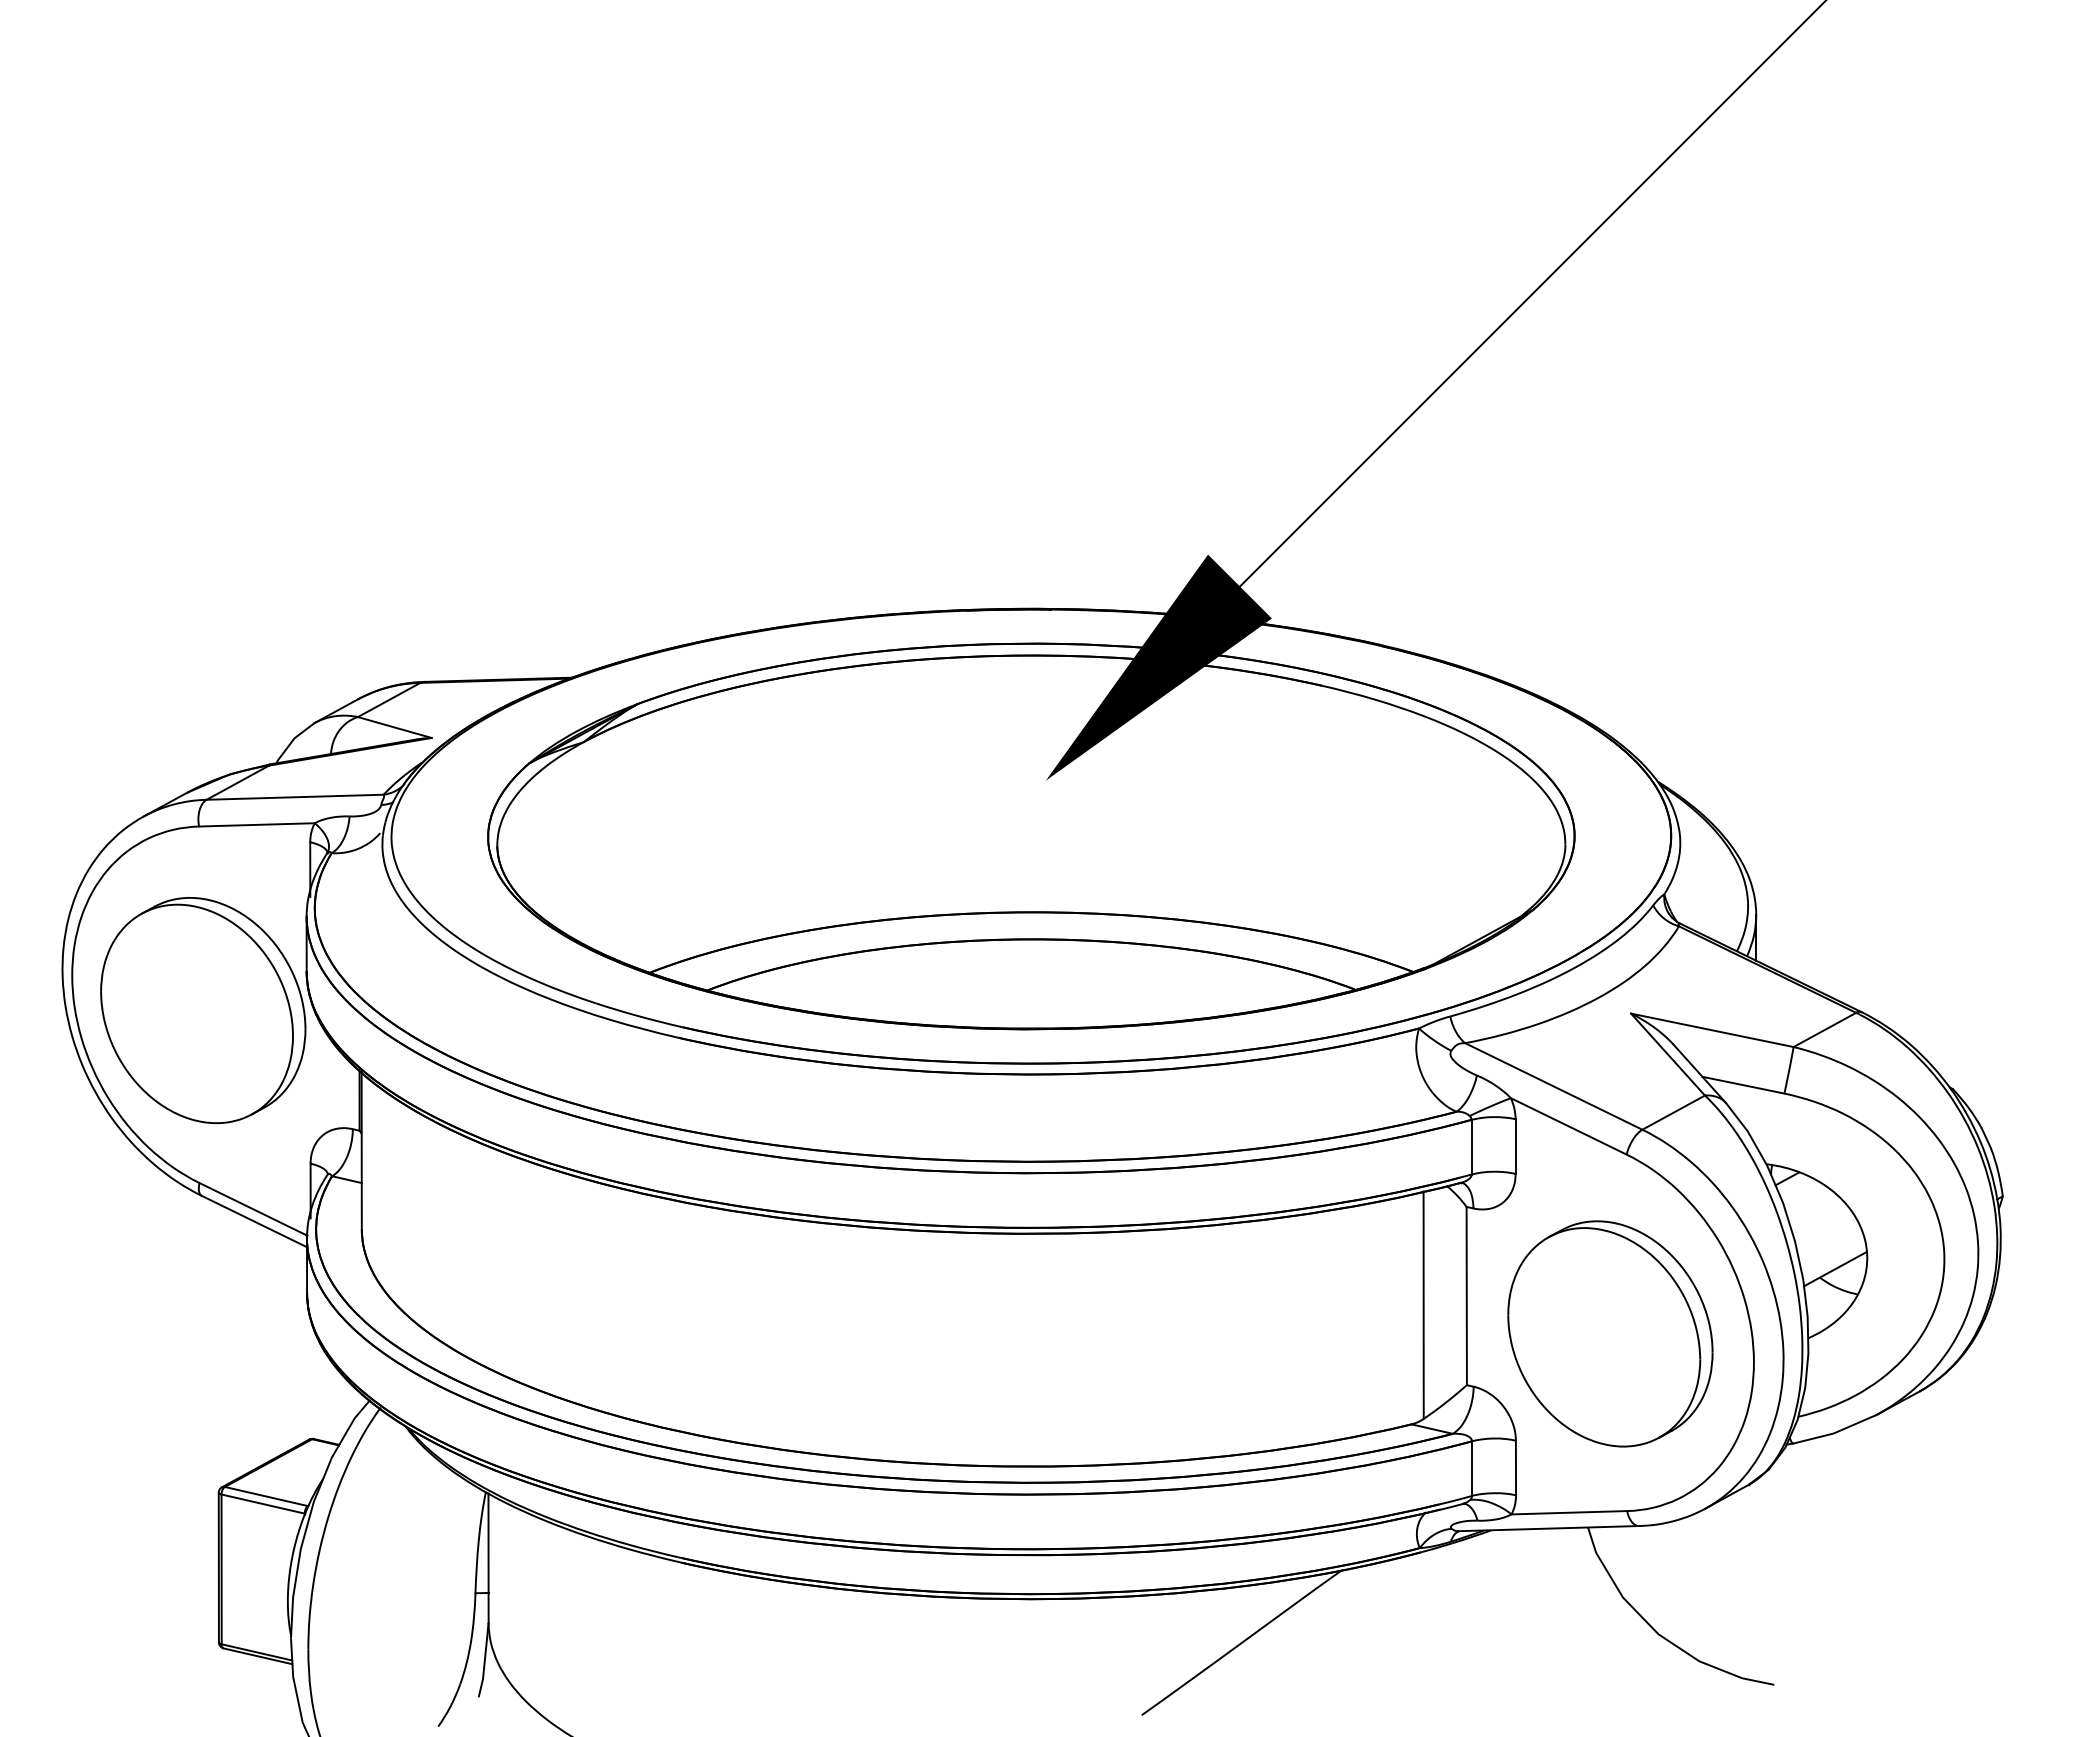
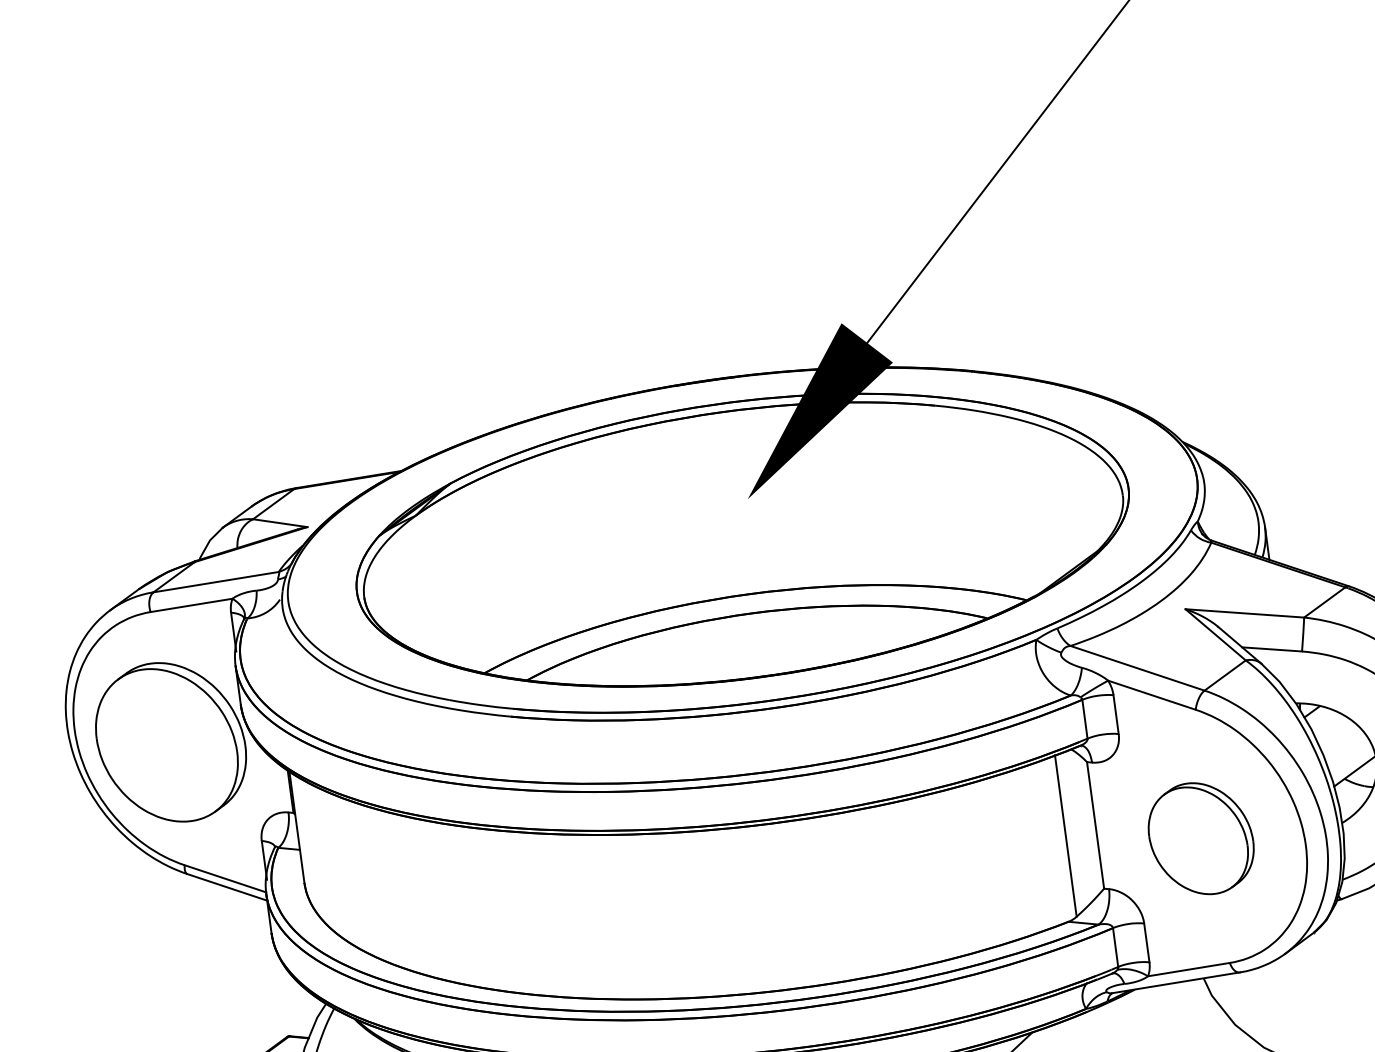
part: (1610, 1333) -> (1201, 838), size x0.7

